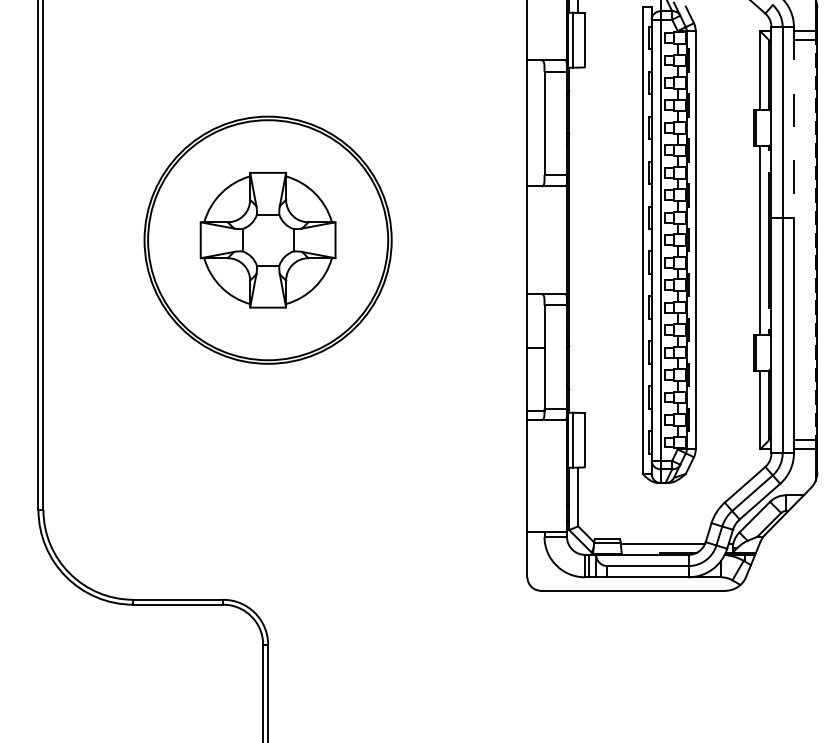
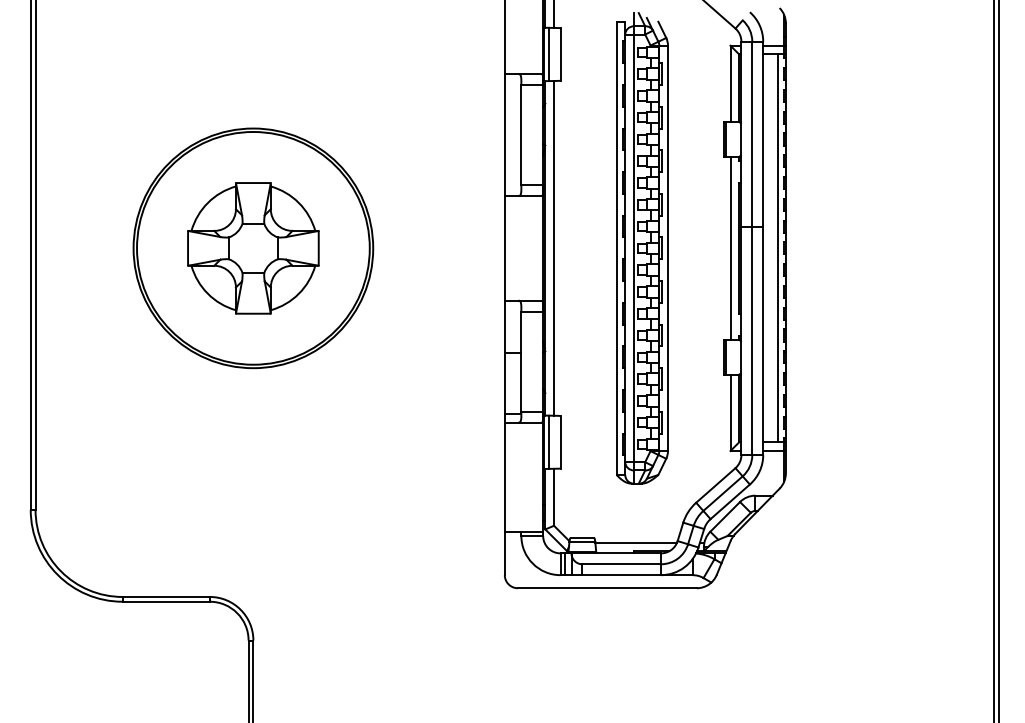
line: (794, 122) -> (763, 134), dashed -> solid
line: (578, 240) -> (554, 248), added
line: (808, 240) -> (777, 248), added

